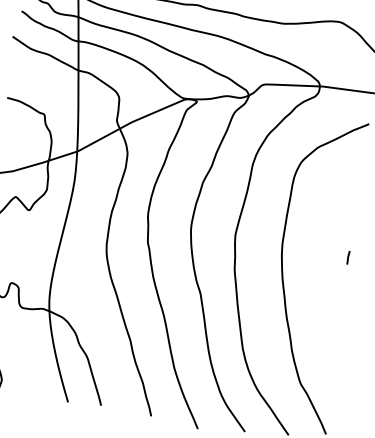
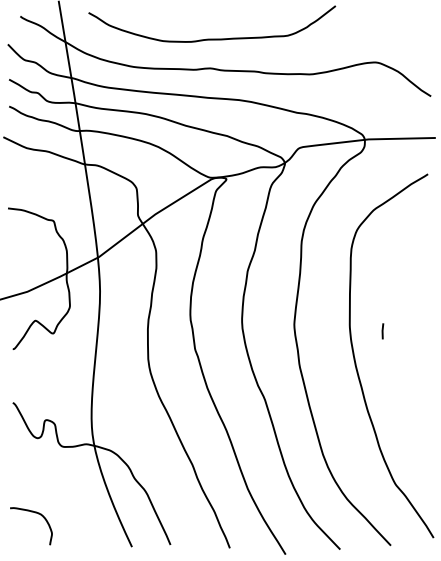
line: (348, 257) -> (382, 331), moved

